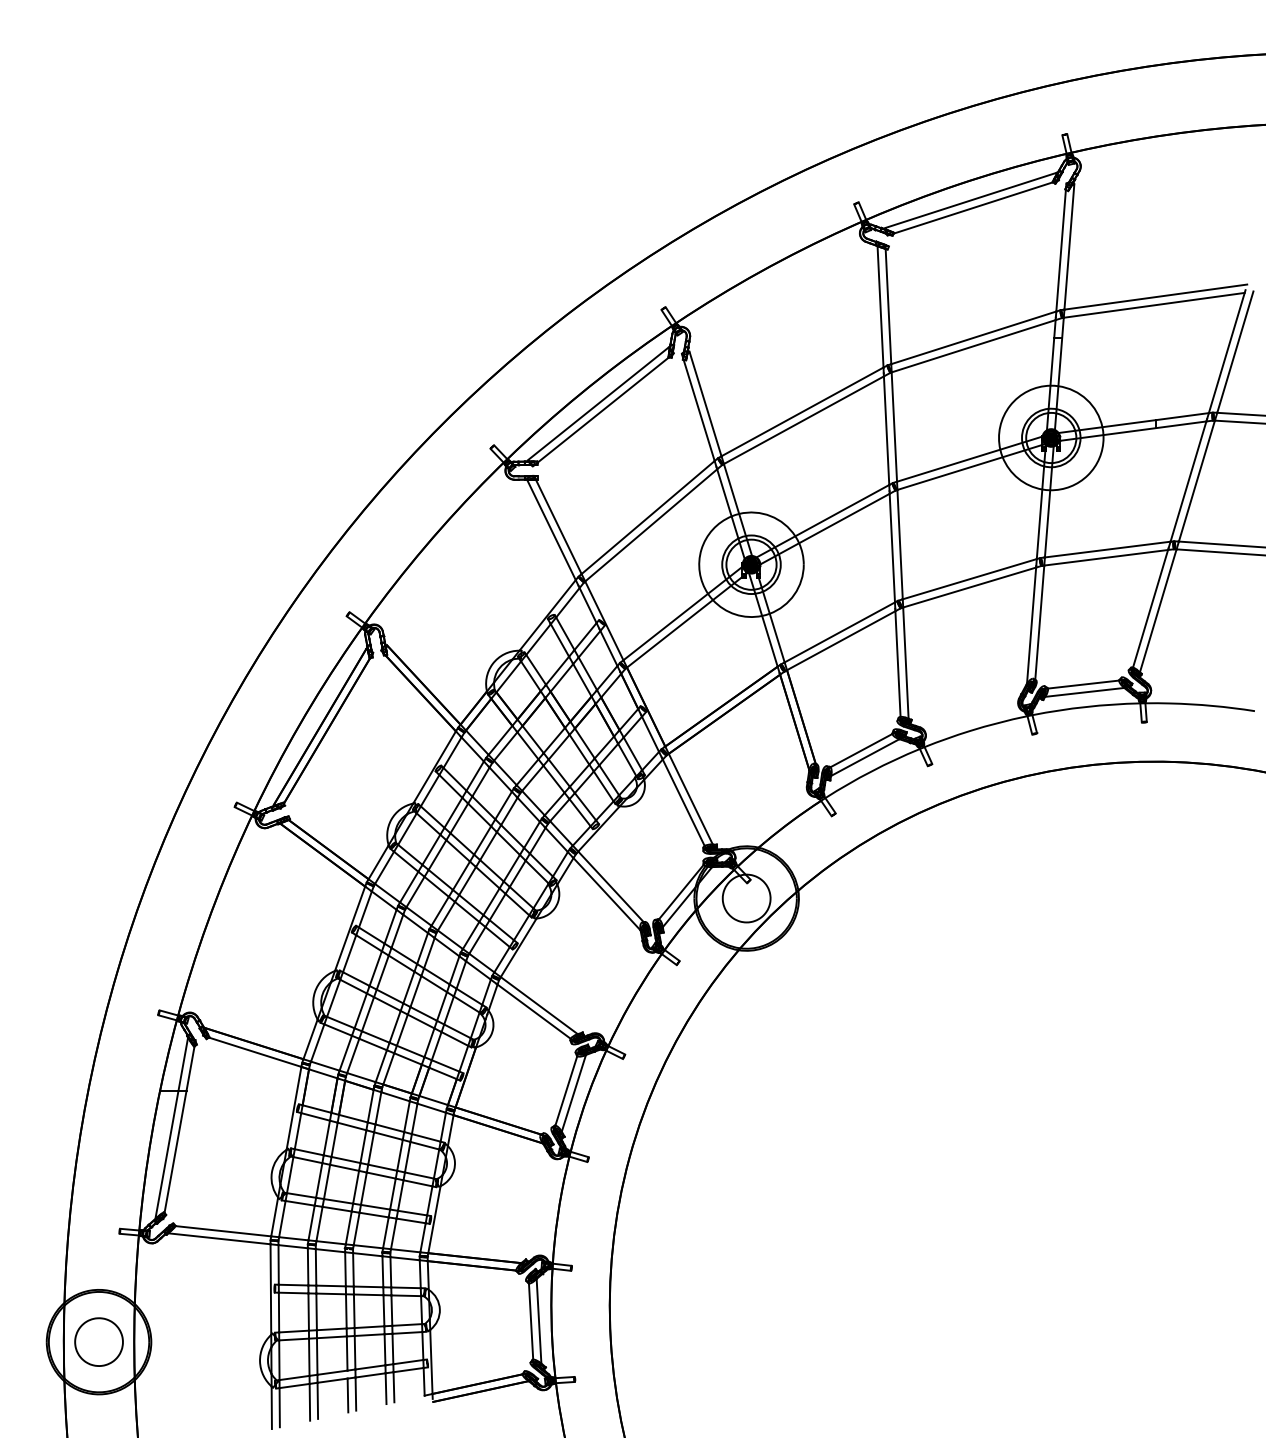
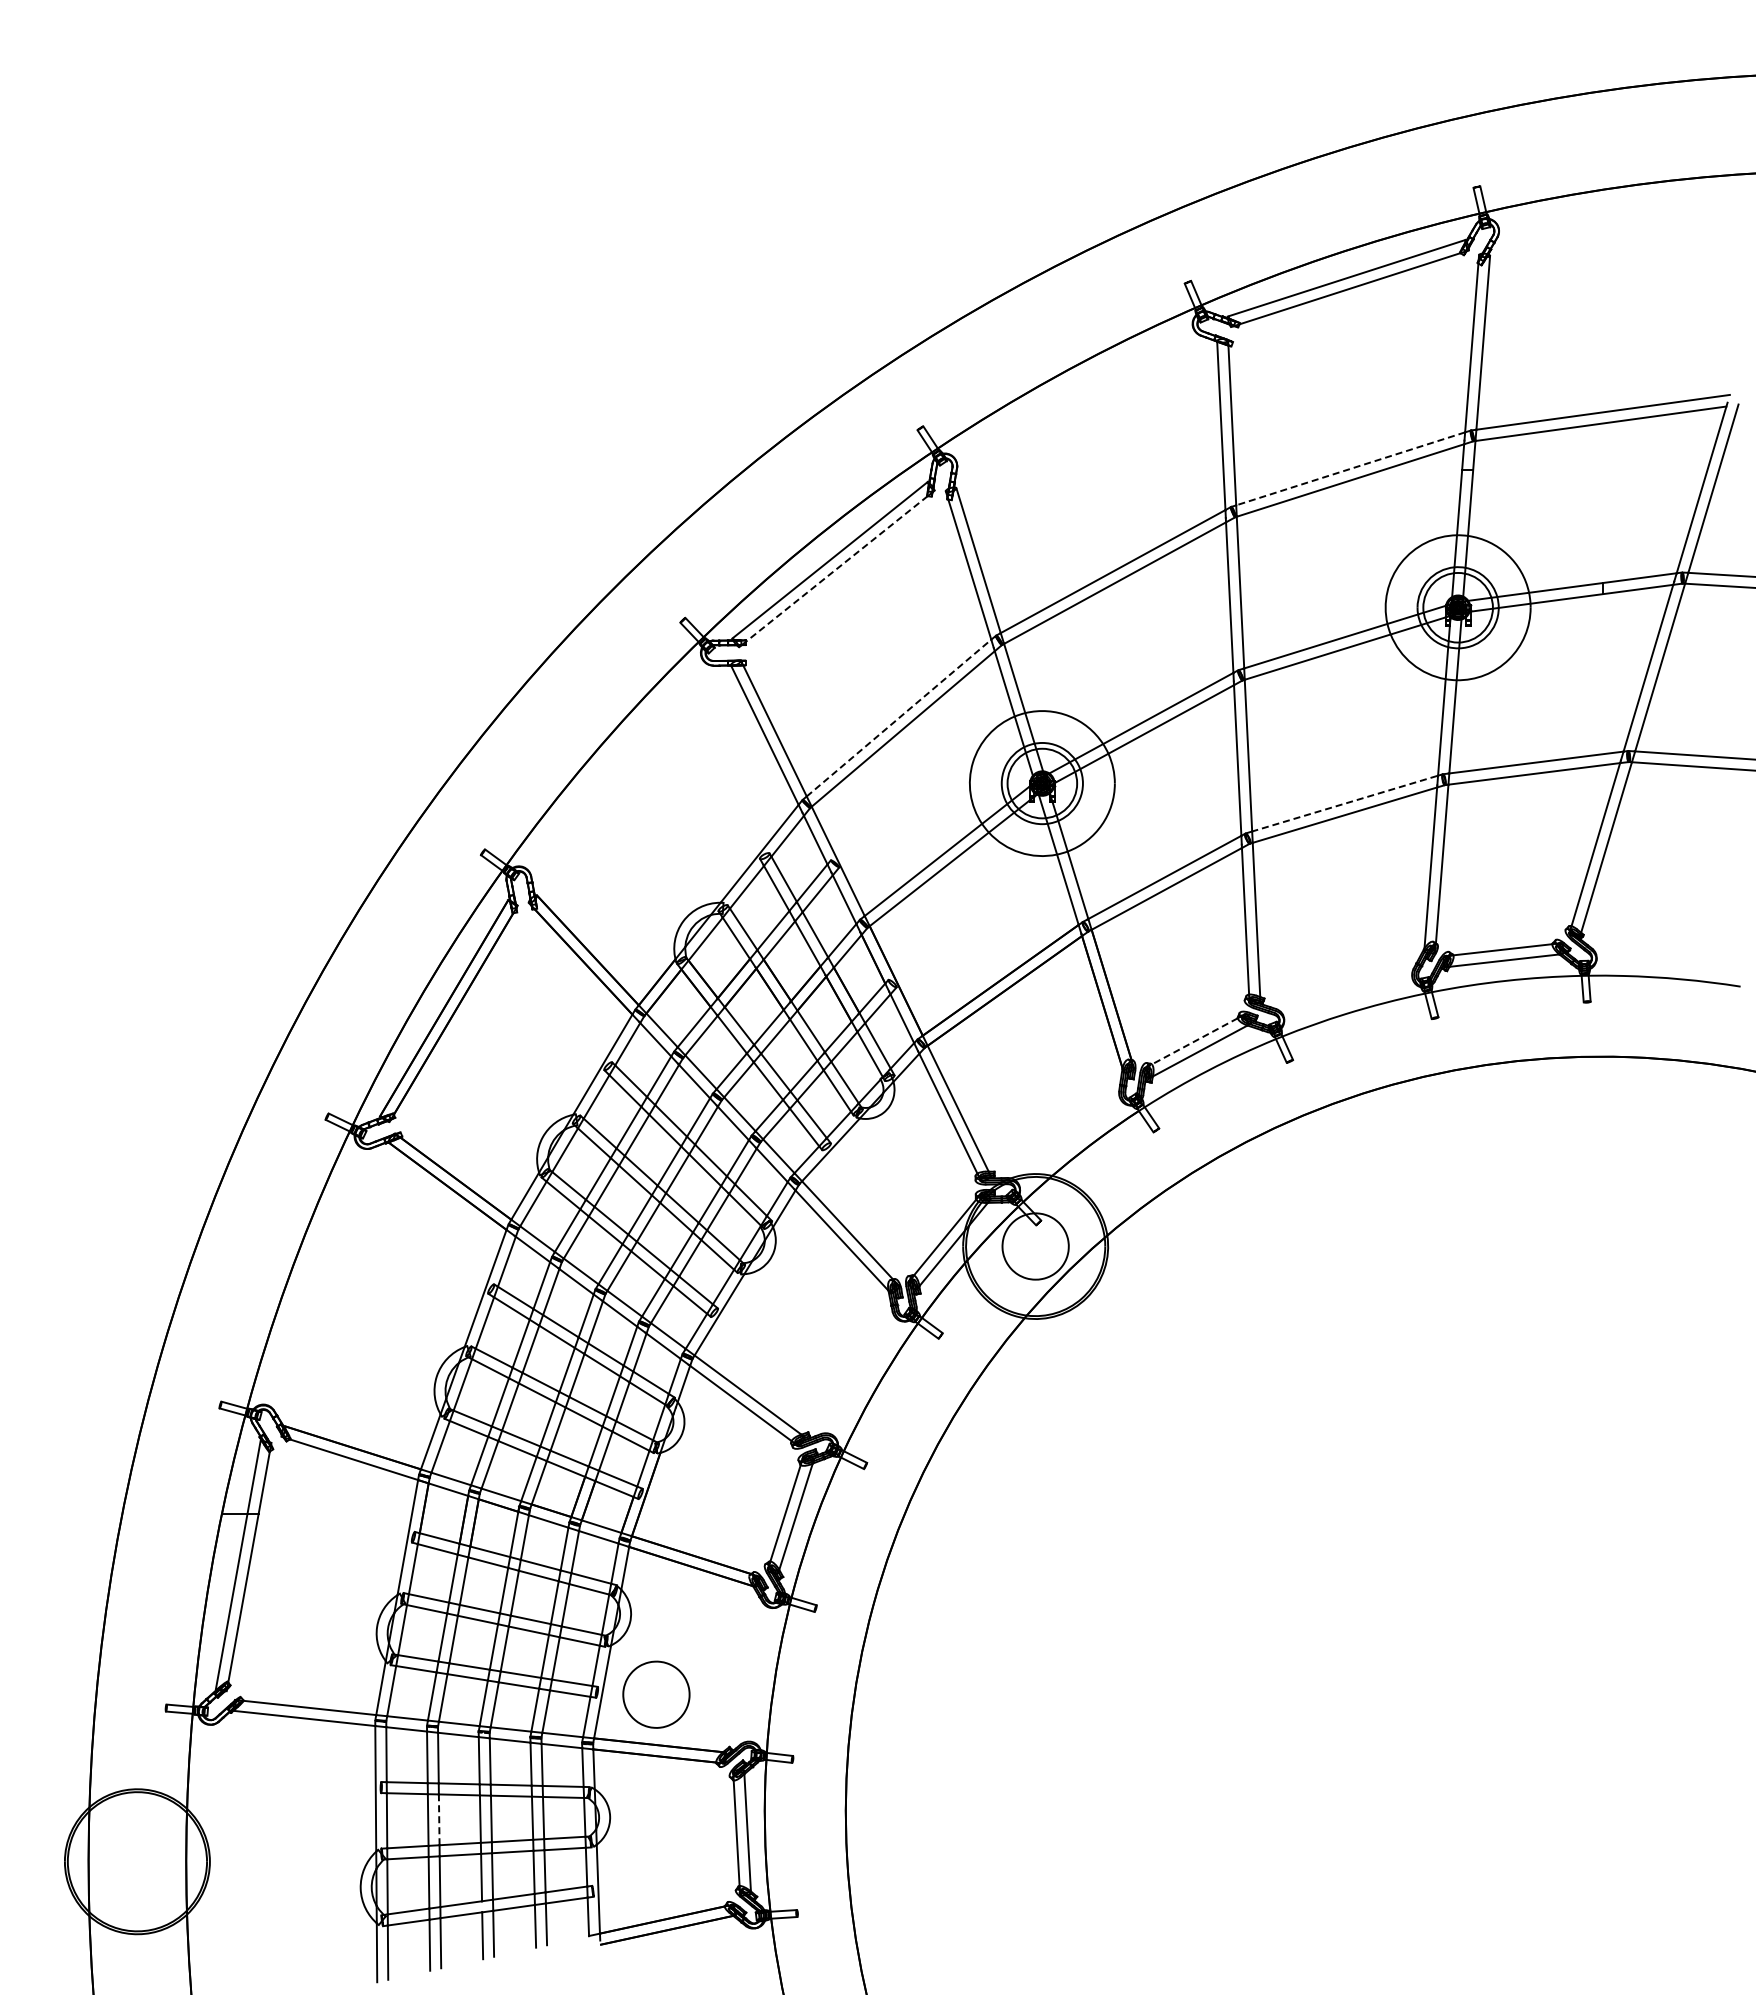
line: (973, 338) -> (1350, 469), solid -> dashed
line: (603, 409) -> (836, 568), solid -> dashed
line: (648, 517) -> (899, 717), solid -> dashed
line: (970, 579) -> (1345, 803), solid -> dashed
line: (860, 751) -> (1193, 1042), solid -> dashed
line: (316, 1311) -> (439, 1819), solid -> dashed
part: (99, 1341) -> (656, 1694), moved

